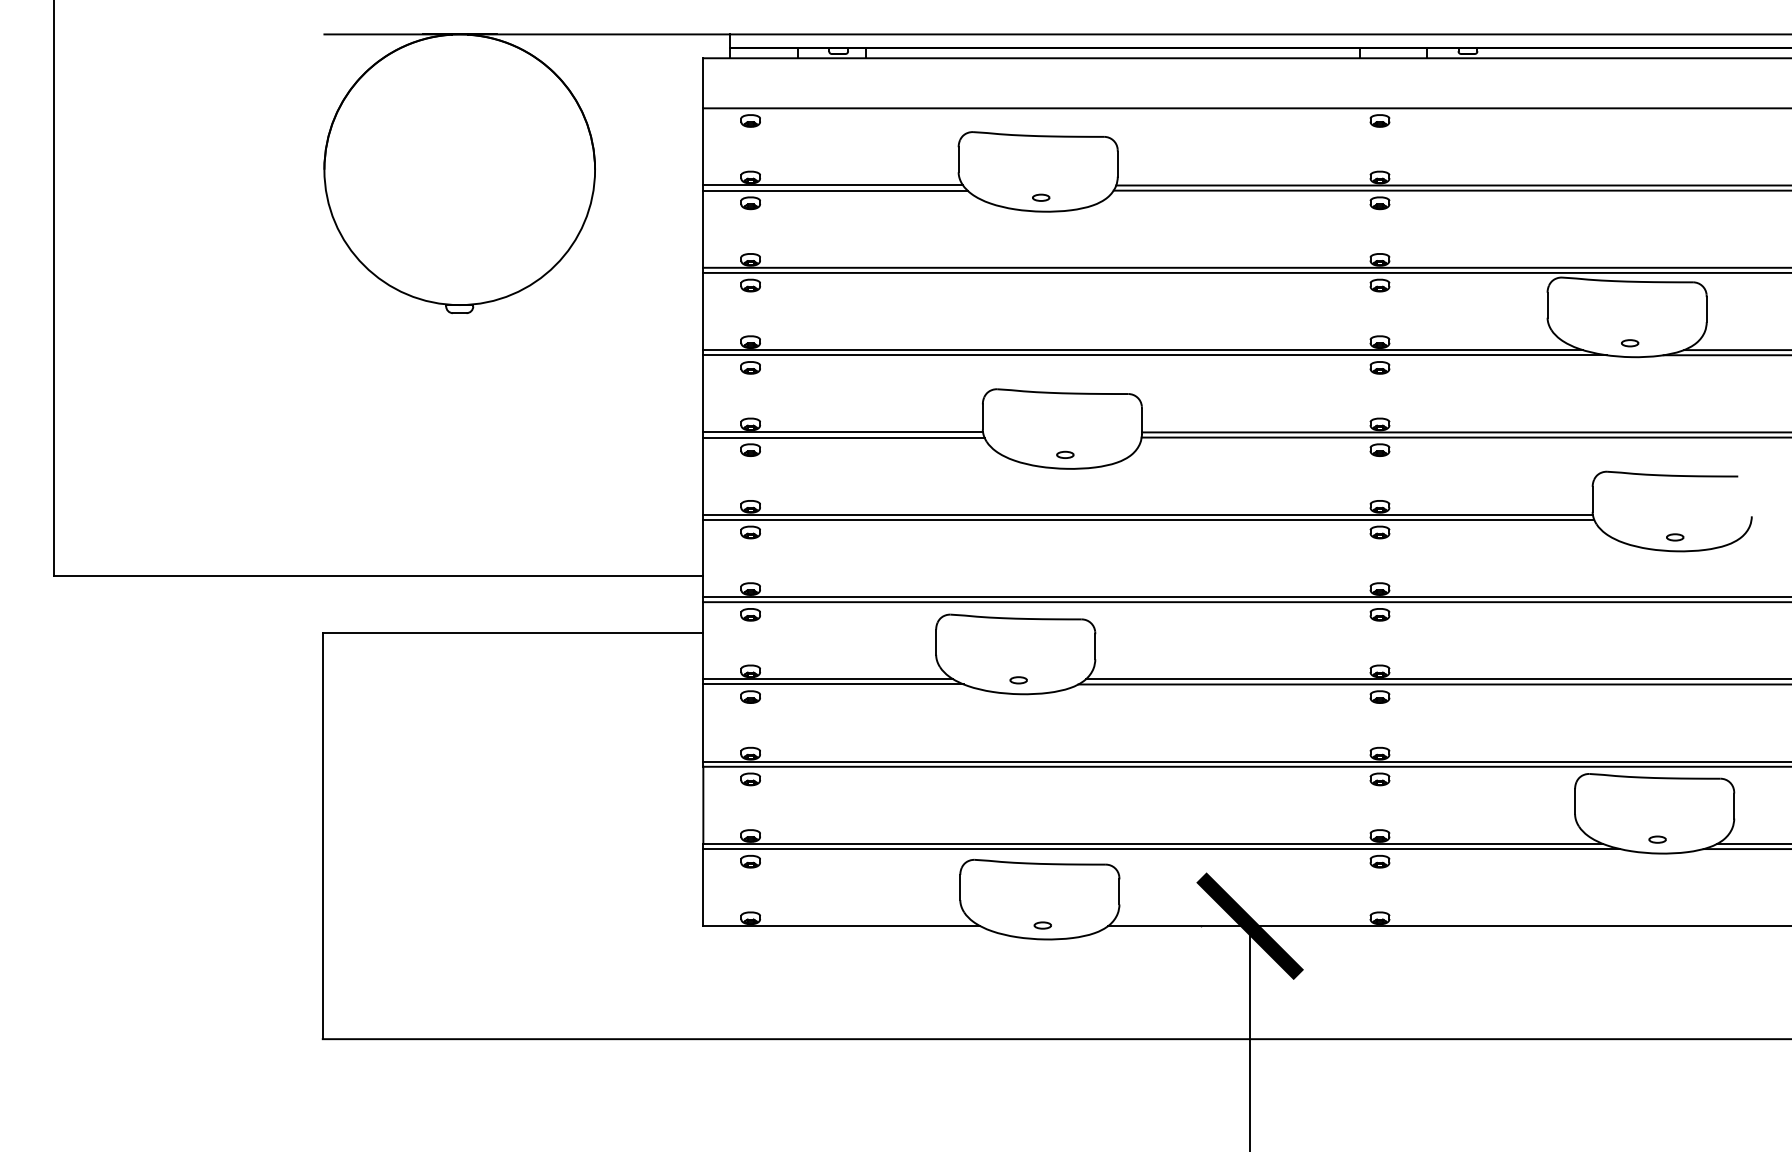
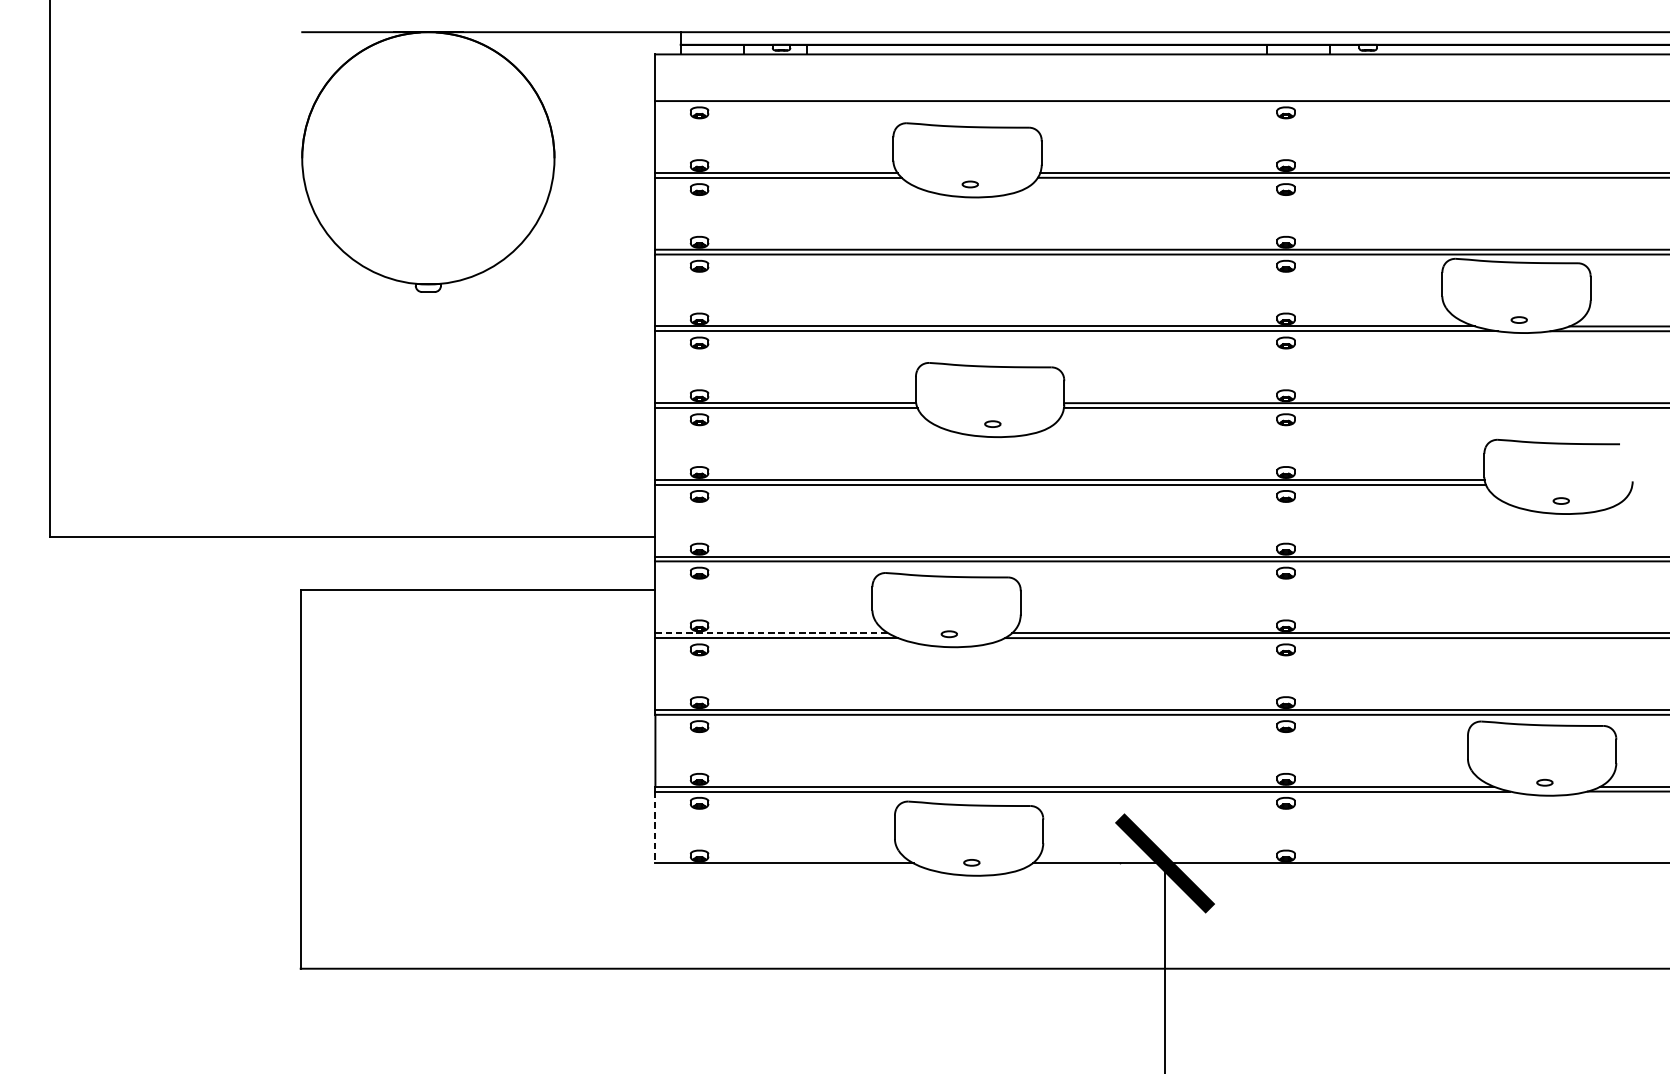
line: (828, 679) -> (772, 633), solid -> dashed
line: (703, 887) -> (655, 827), solid -> dashed

